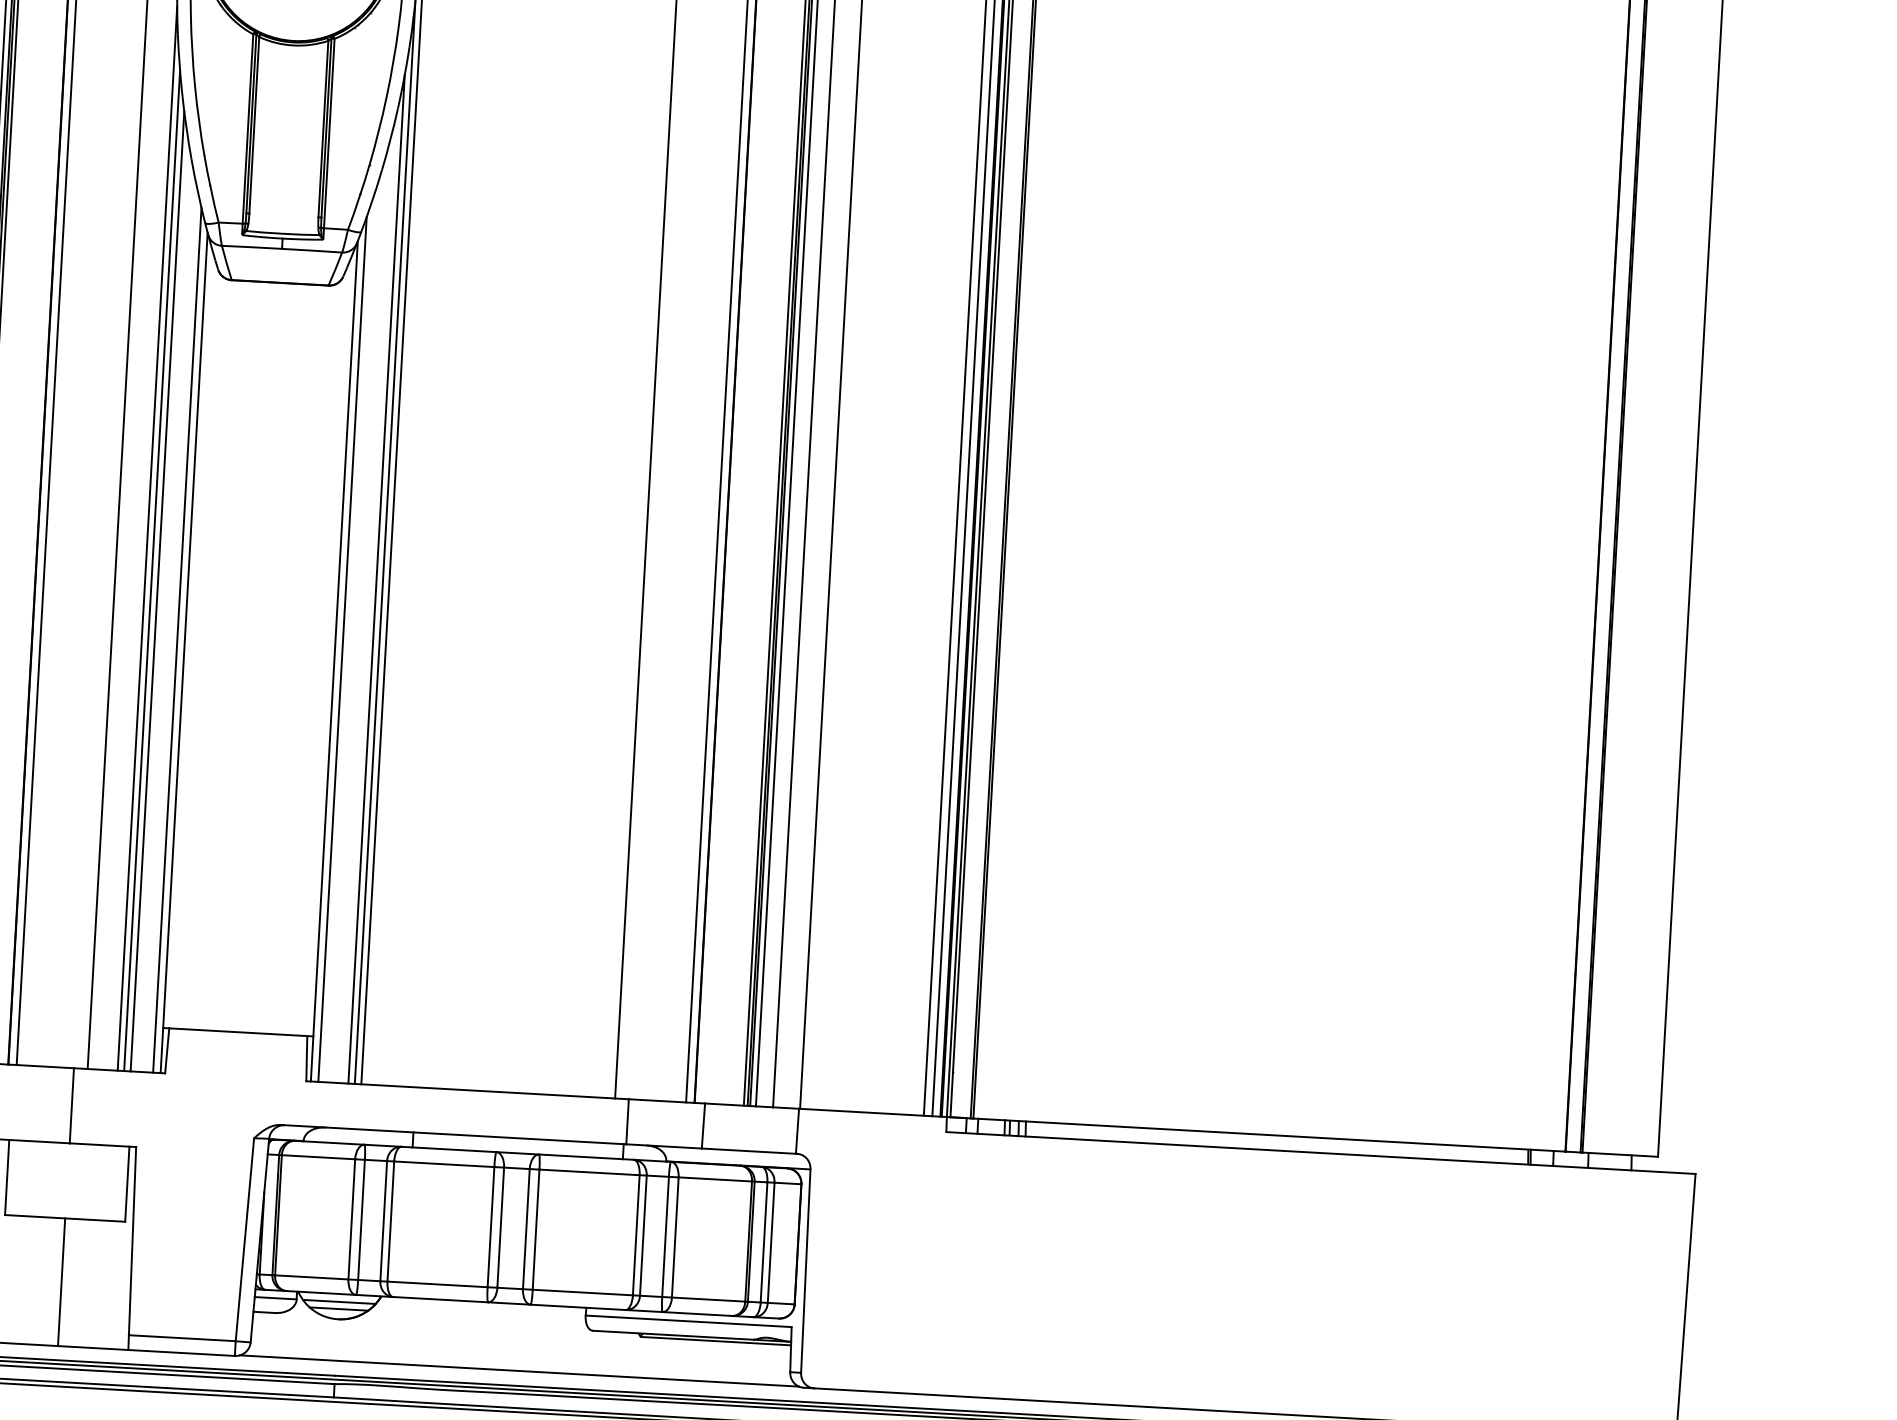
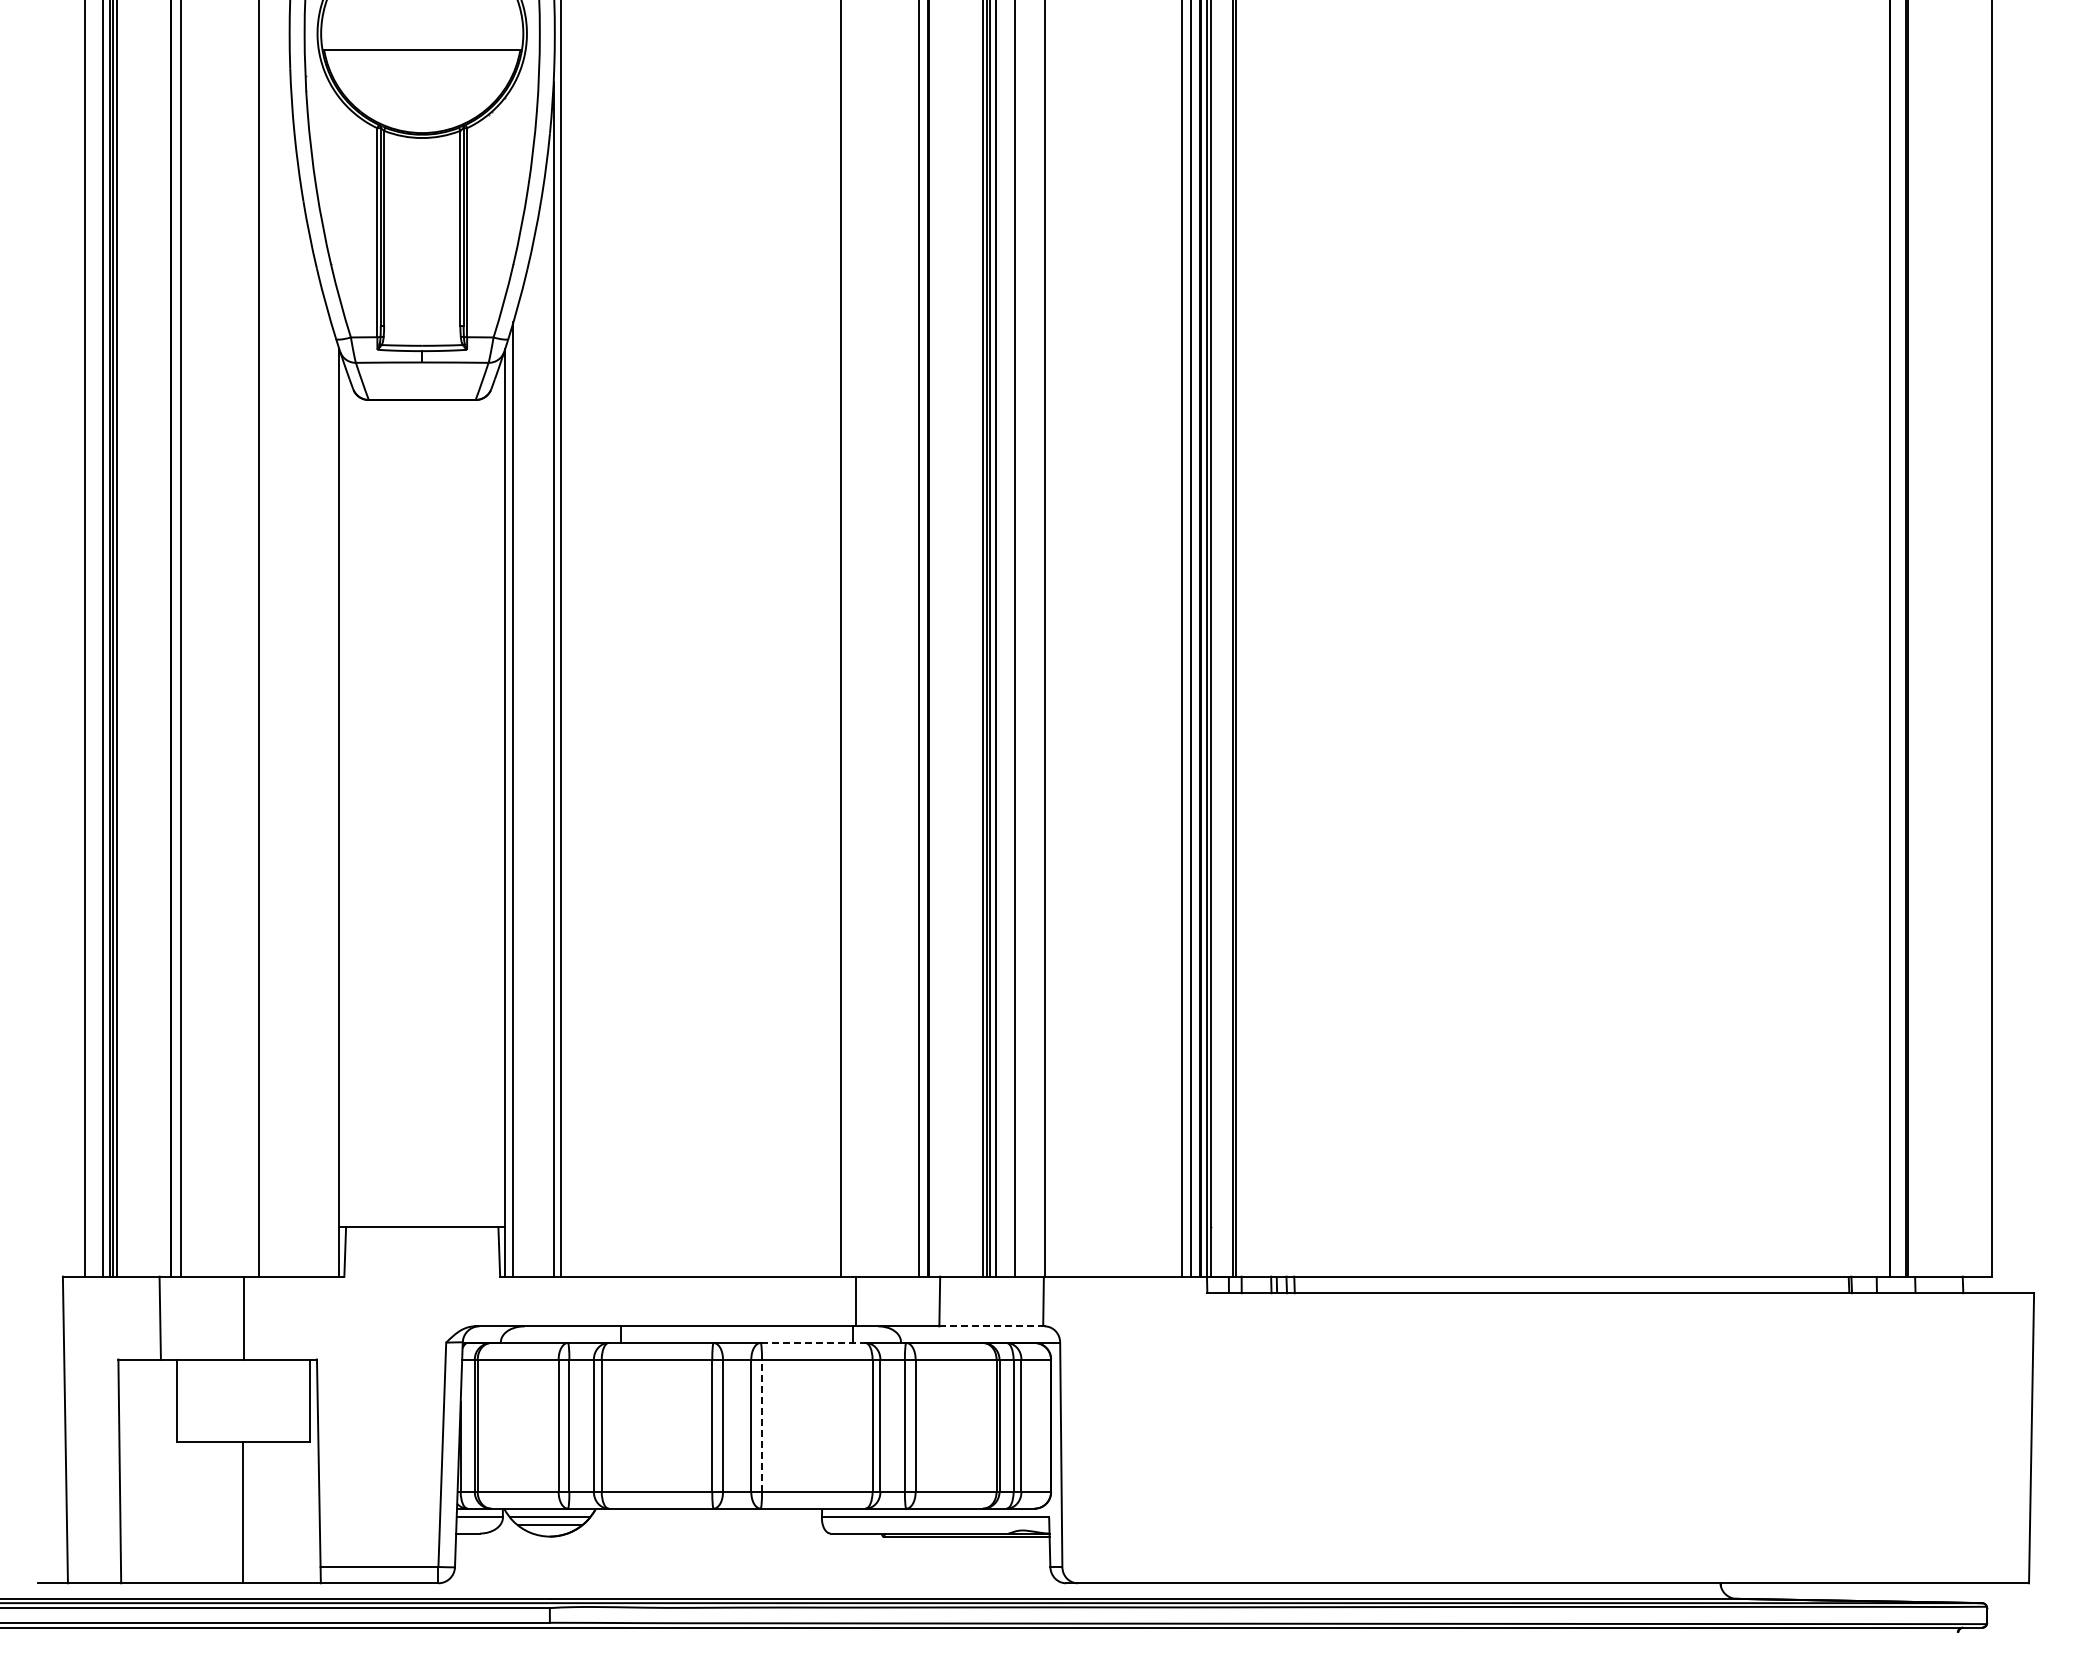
line: (147, 538) -> (291, 689), removed
line: (152, 570) -> (299, 724), removed
line: (376, 578) -> (546, 719), removed
line: (157, 590) -> (306, 746), removed
line: (177, 640) -> (331, 799), removed
line: (749, 1151) -> (991, 1326), solid -> dashed
line: (586, 1156) -> (813, 1342), solid -> dashed
line: (536, 1229) -> (762, 1425), solid -> dashed
line: (519, 1371) -> (752, 1582), removed

